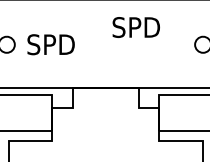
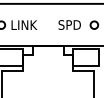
text: (135, 26) -> (69, 24), moved
text: (55, 45) -> (24, 25), SPD -> LINK

